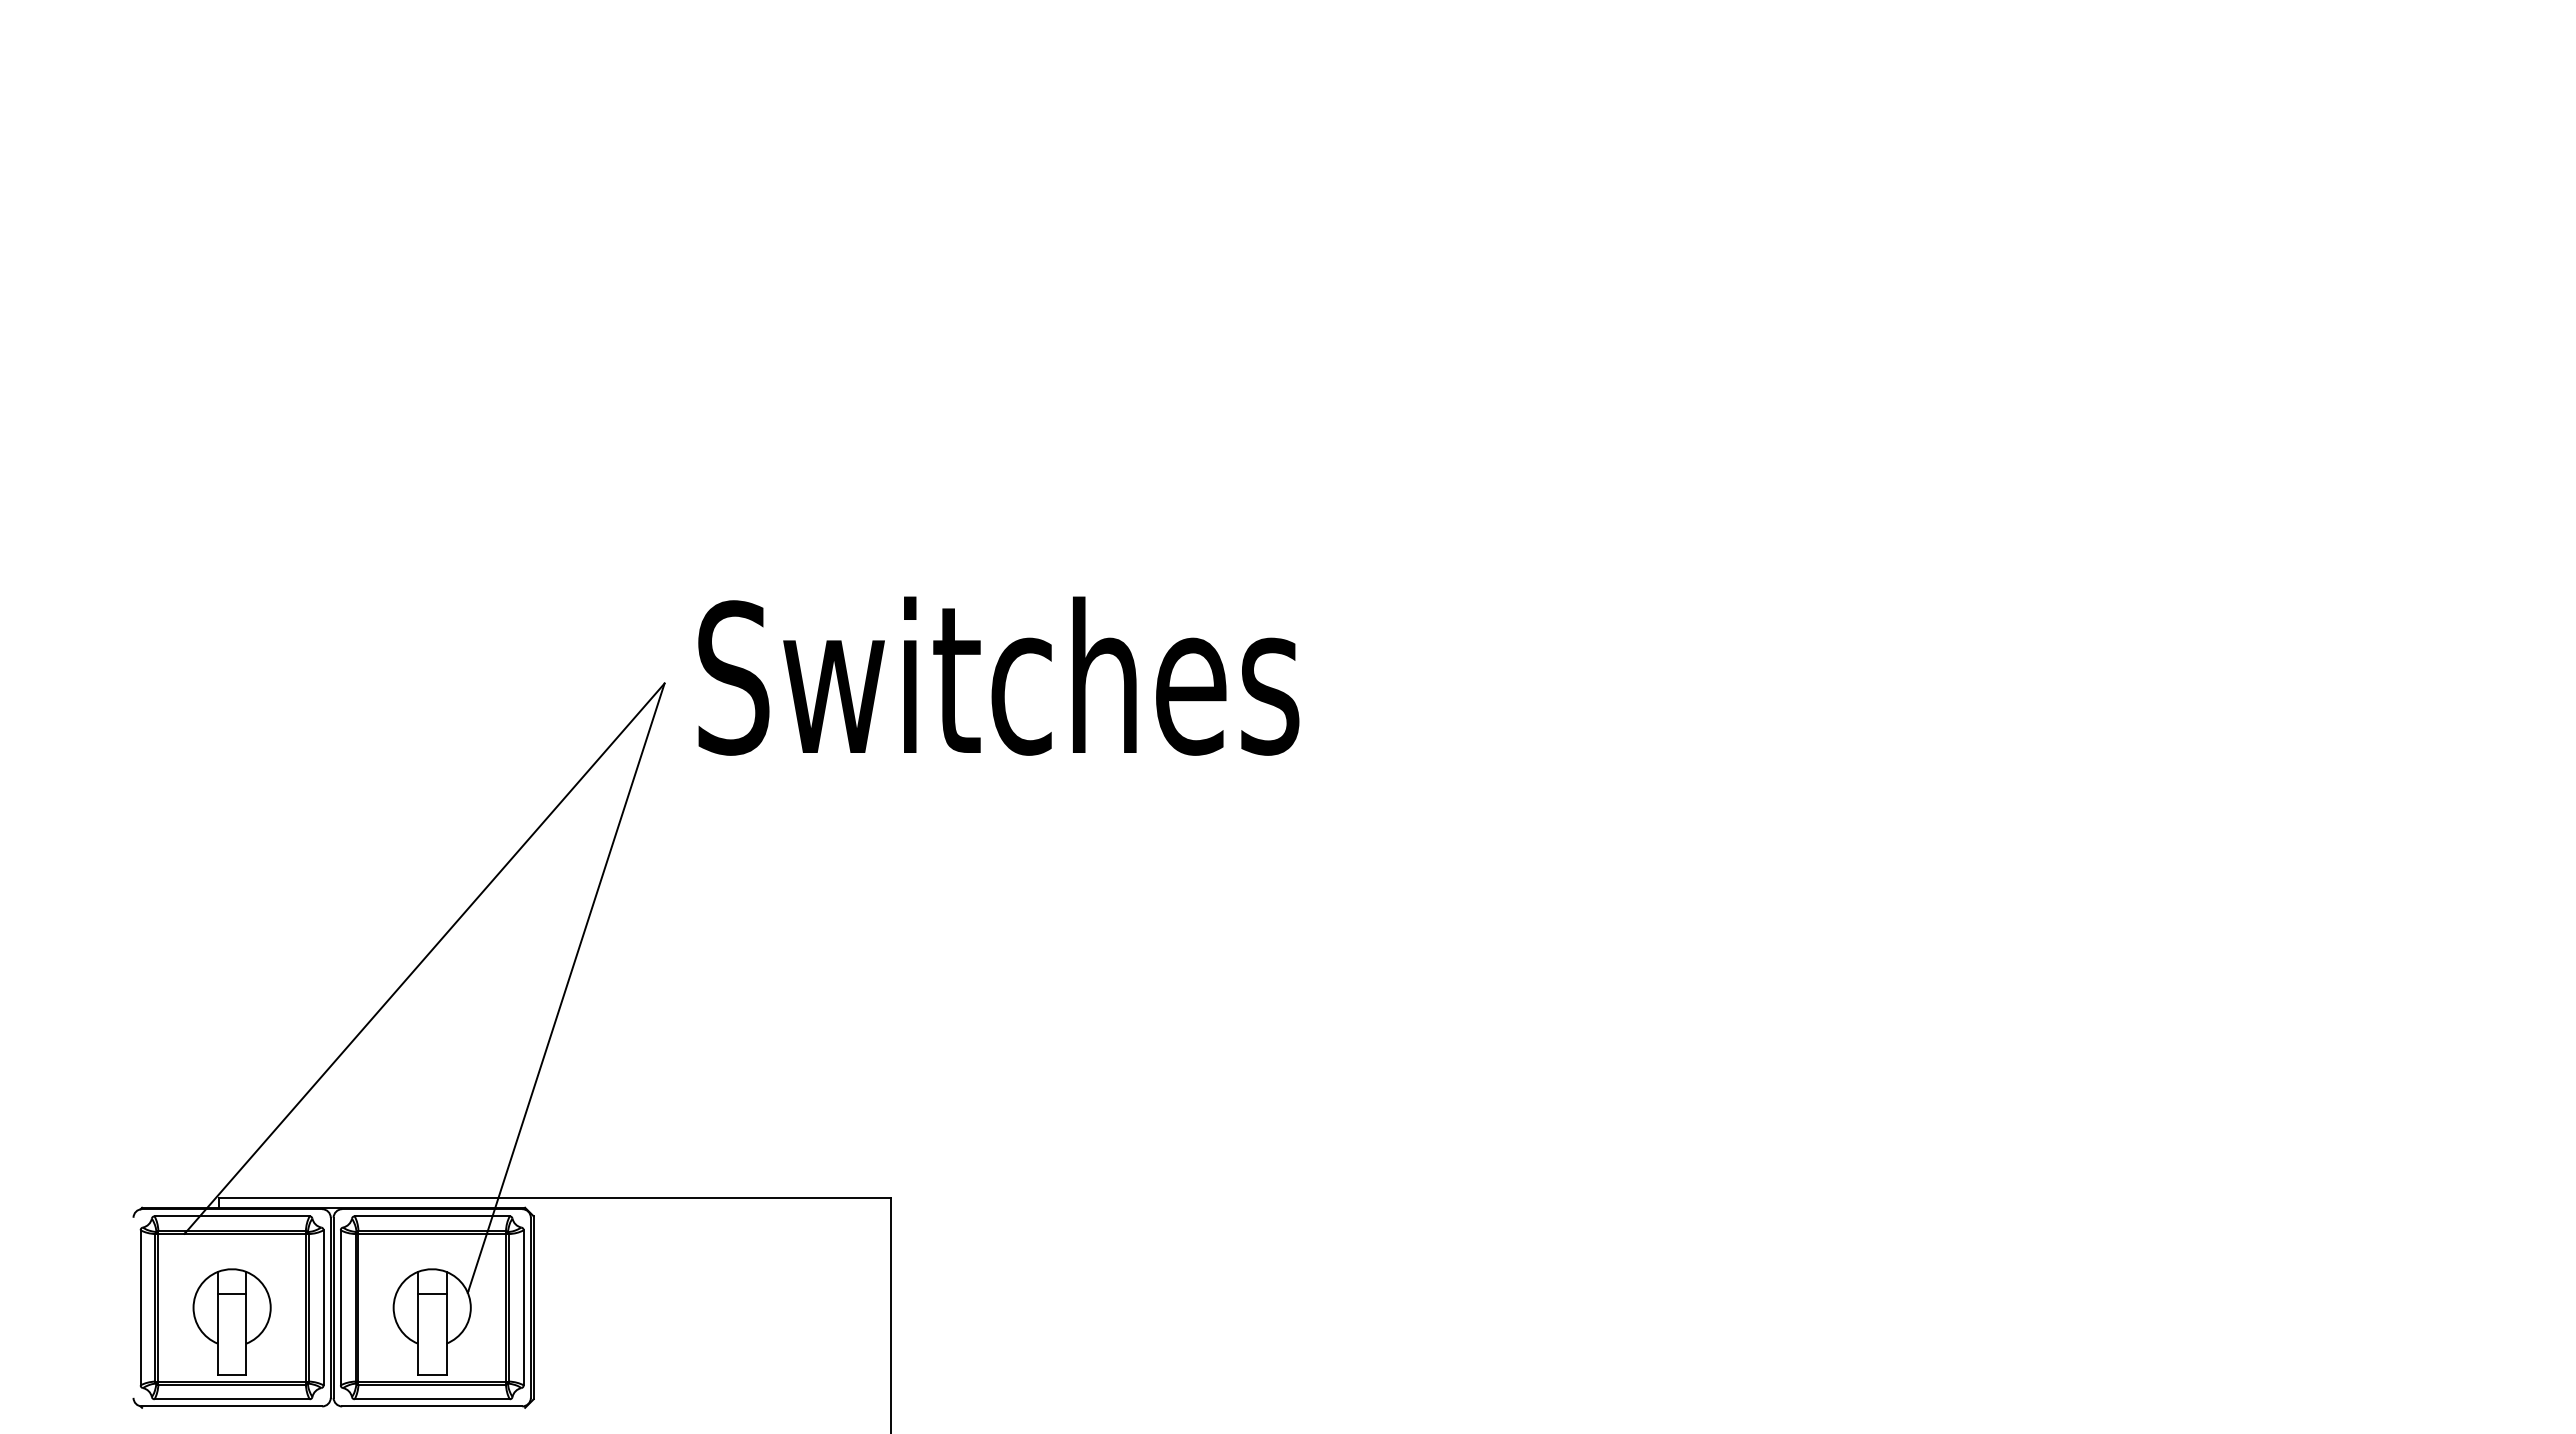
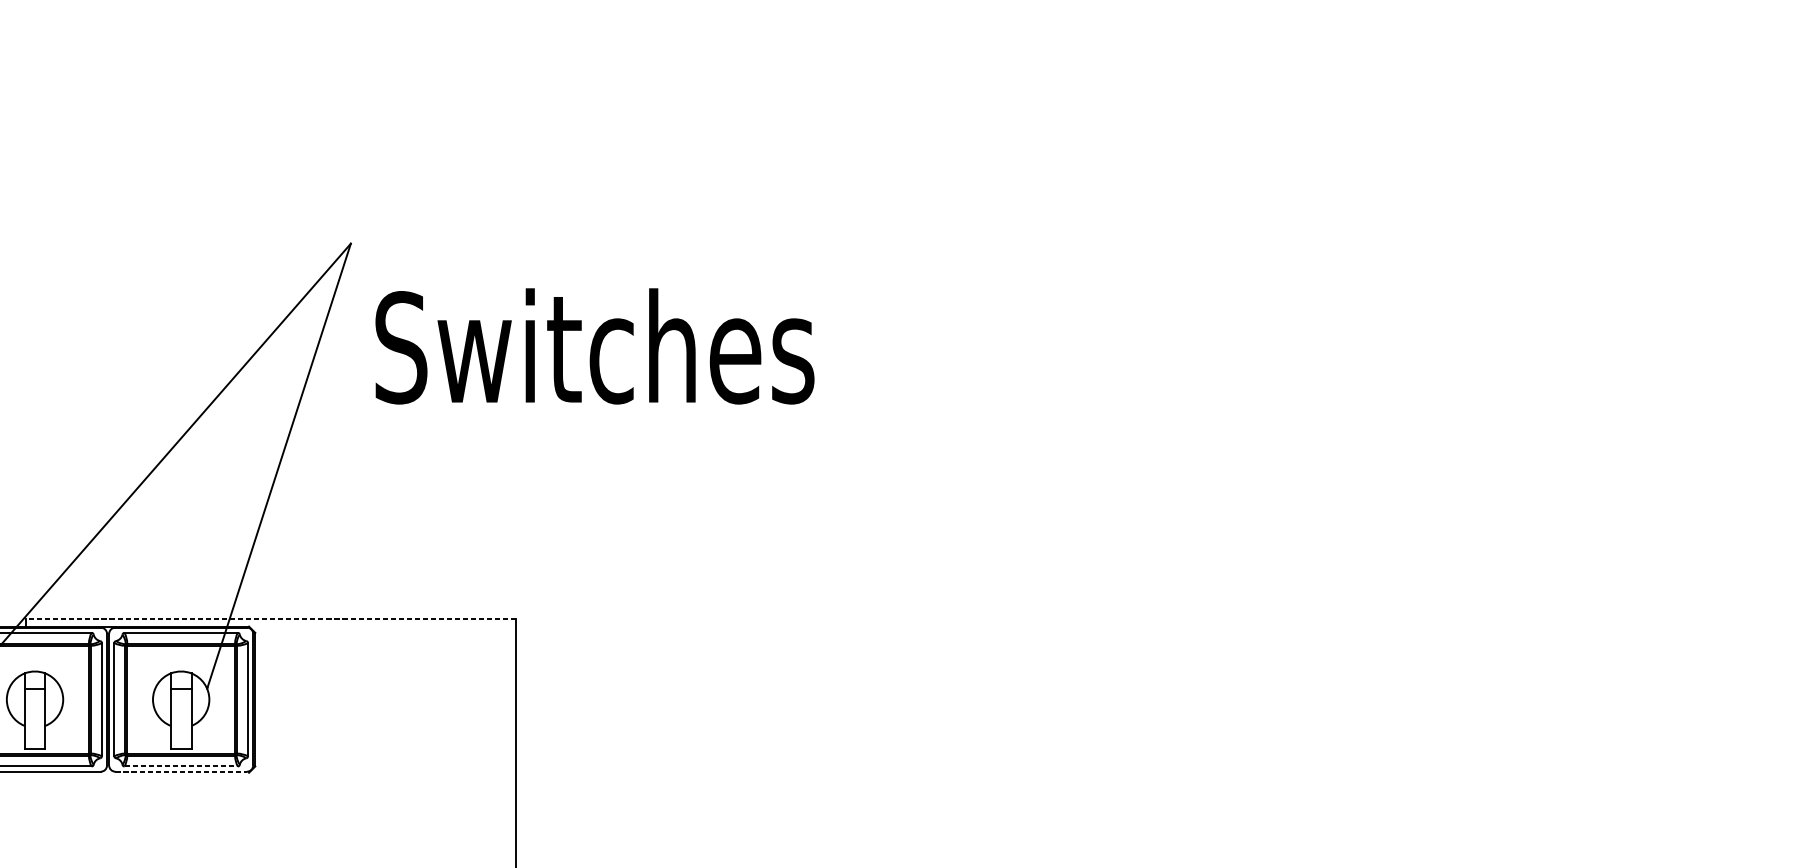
text: (998, 675) -> (594, 345), moved
line: (555, 1197) -> (271, 619), solid -> dashed
line: (432, 1399) -> (181, 766), solid -> dashed
line: (432, 1406) -> (181, 771), solid -> dashed

